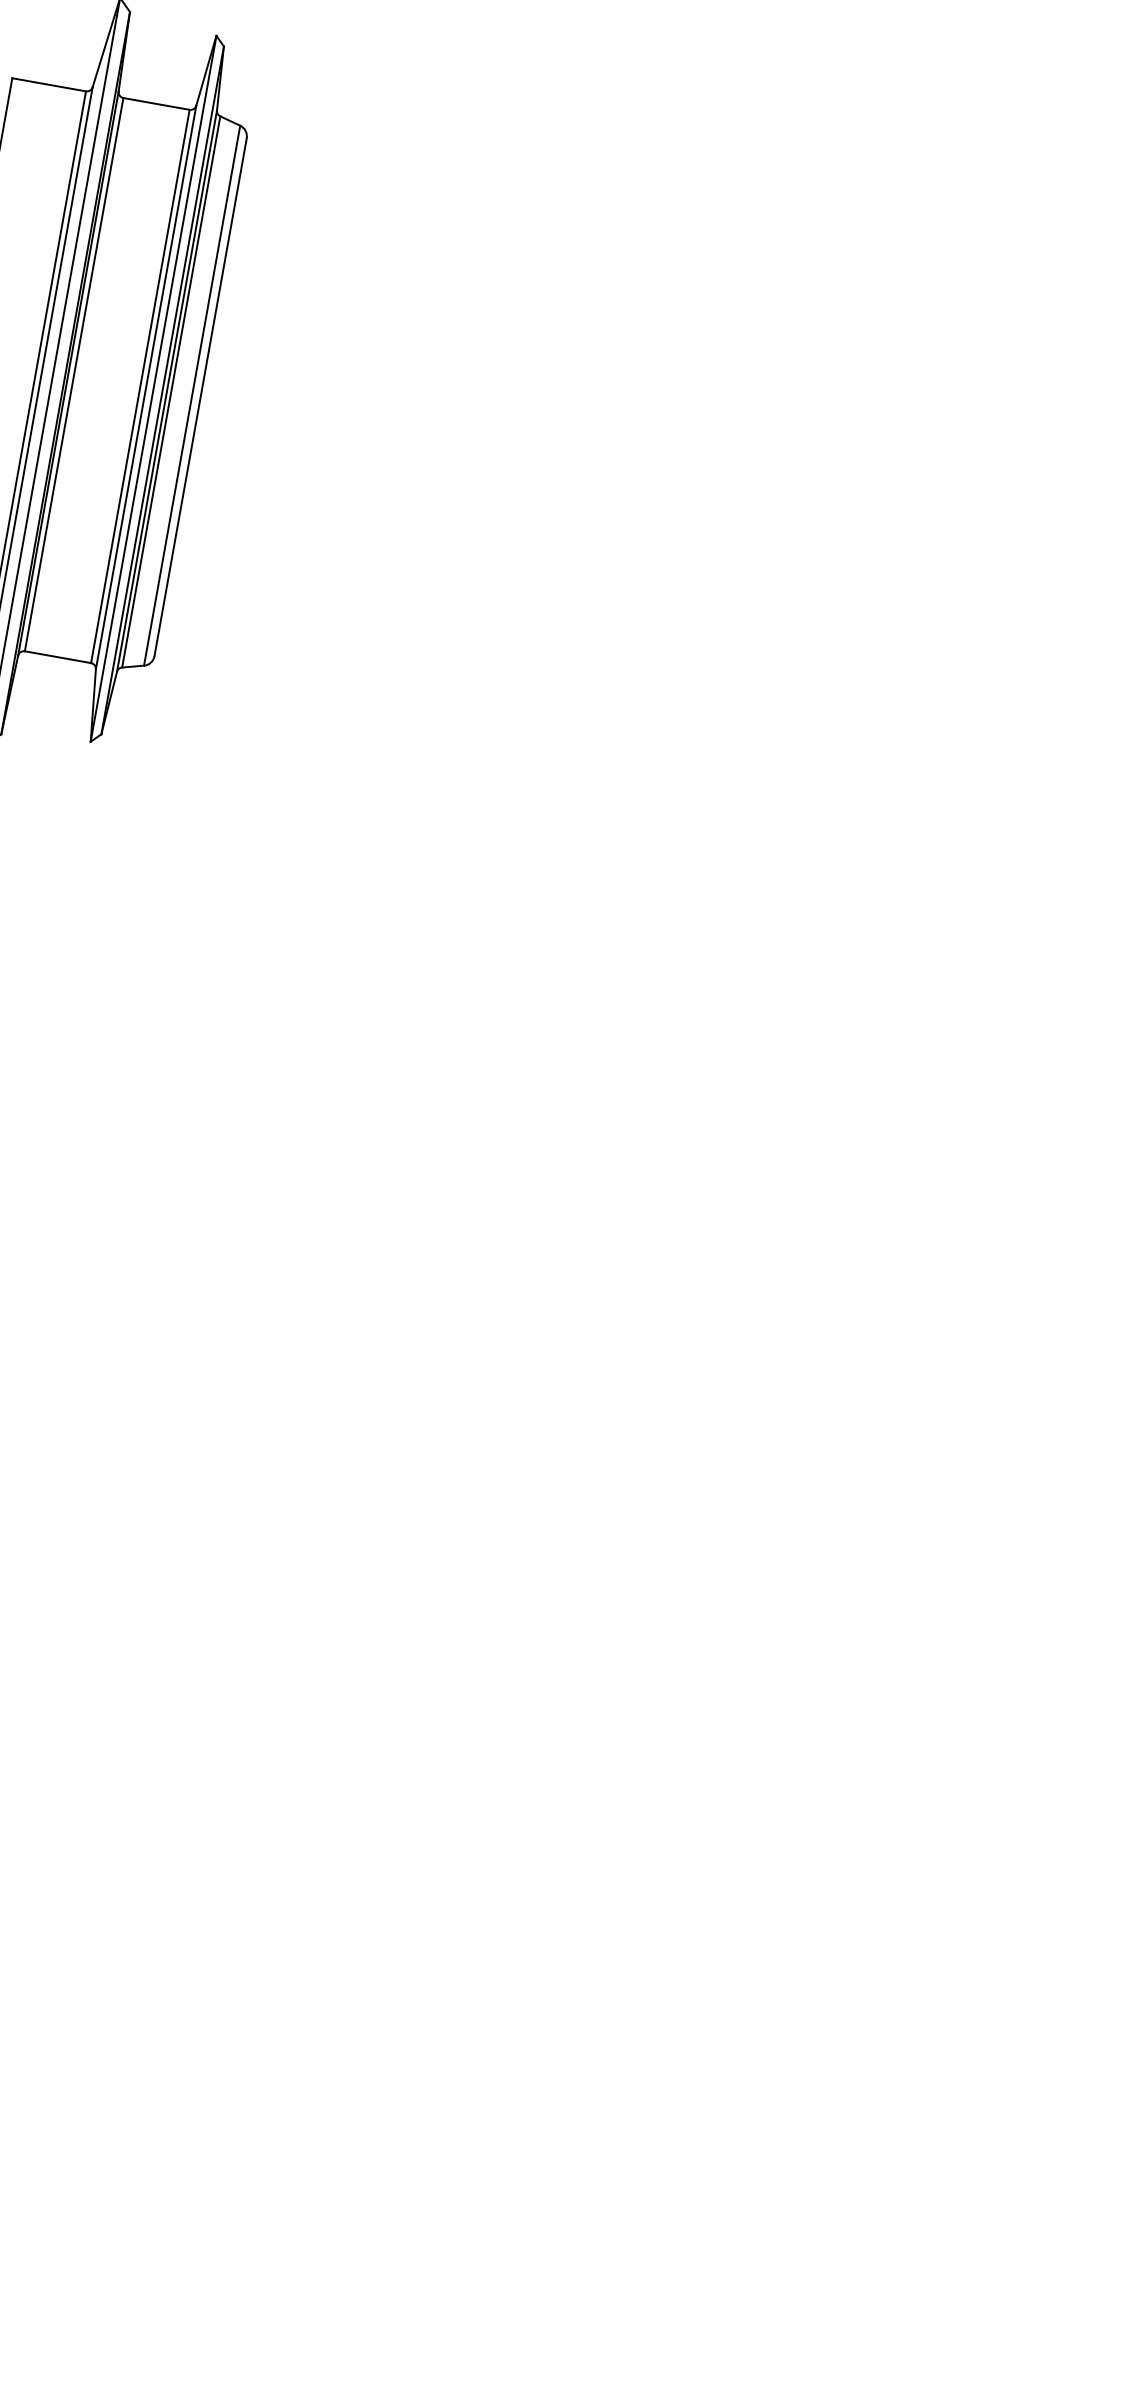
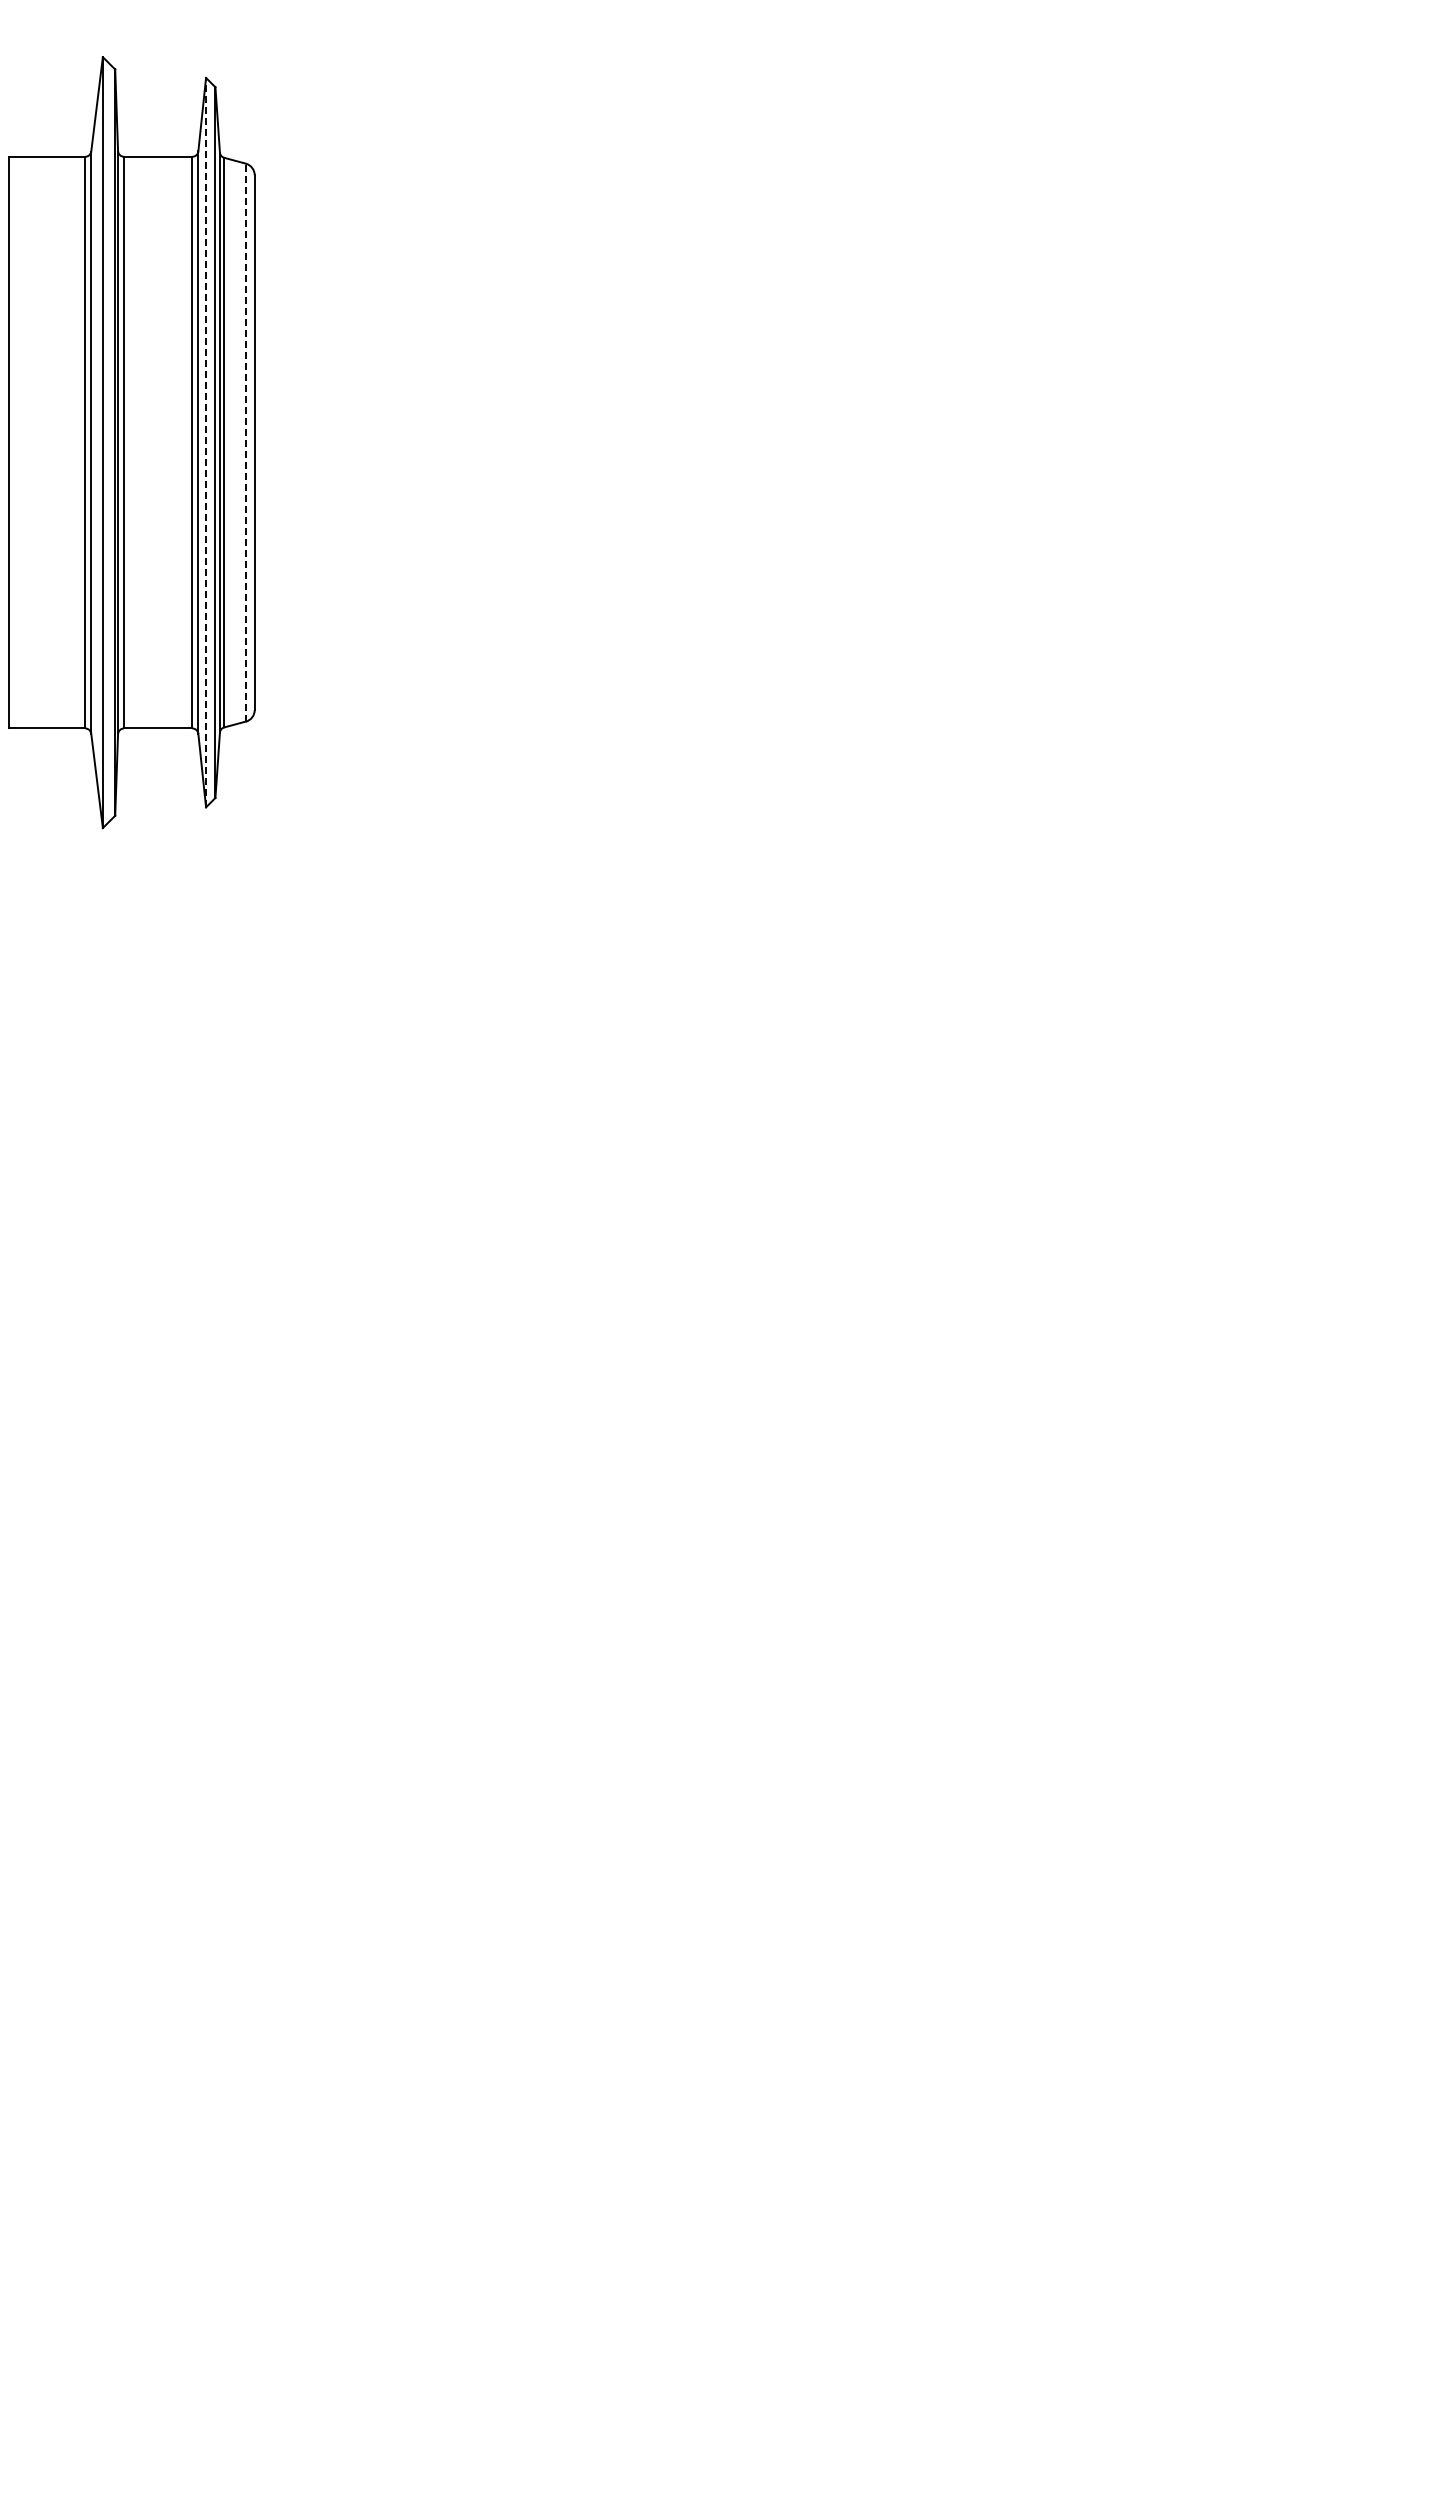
line: (154, 388) -> (206, 442), solid -> dashed
line: (191, 395) -> (245, 442), solid -> dashed

